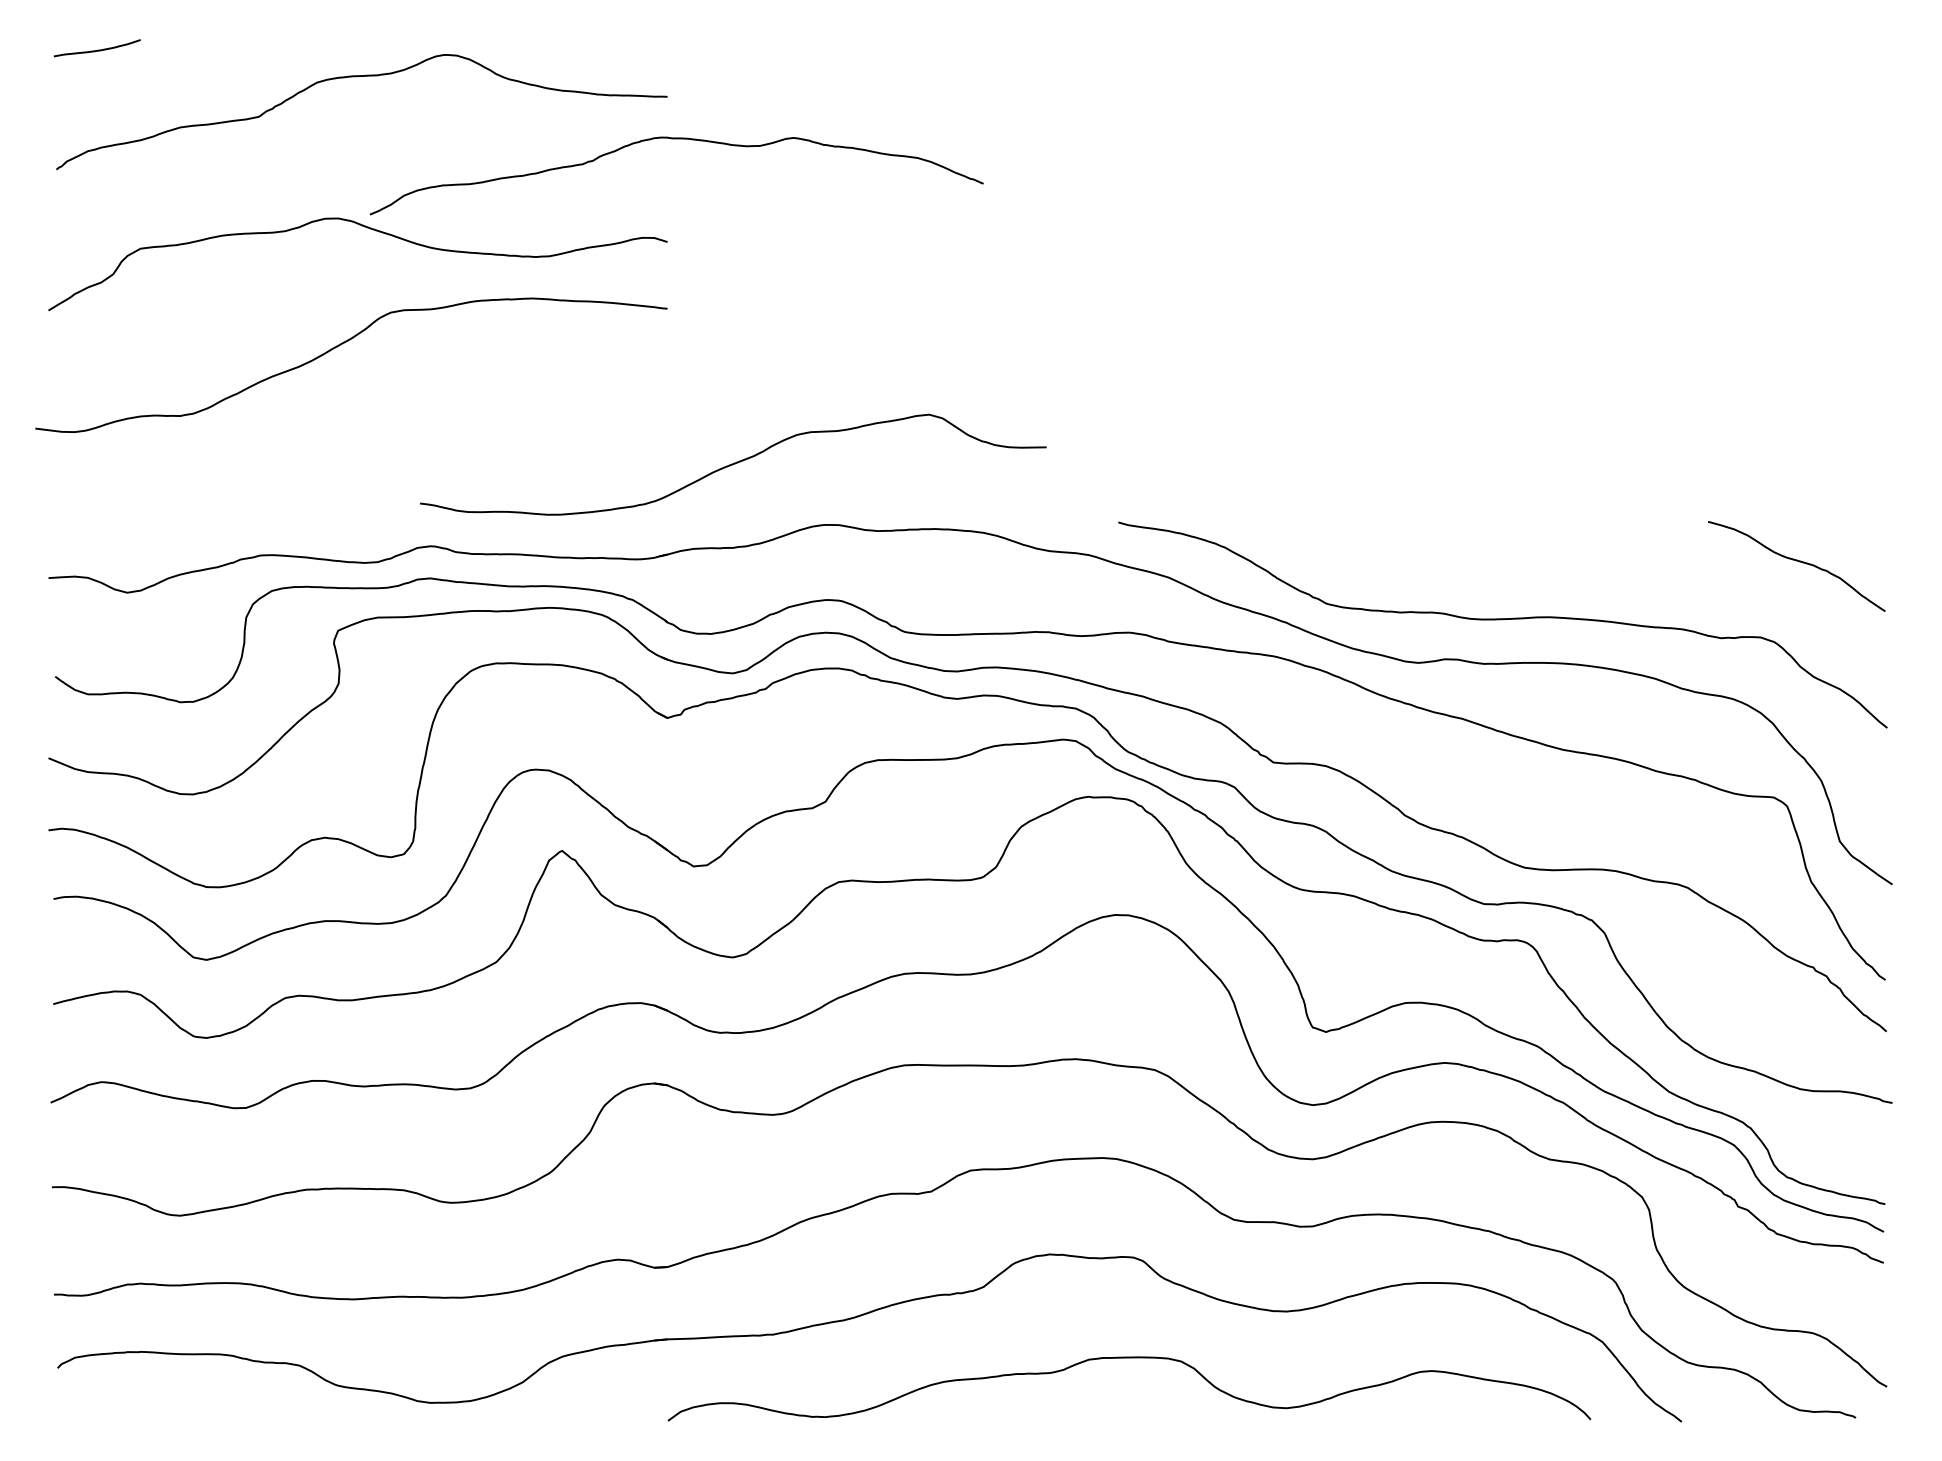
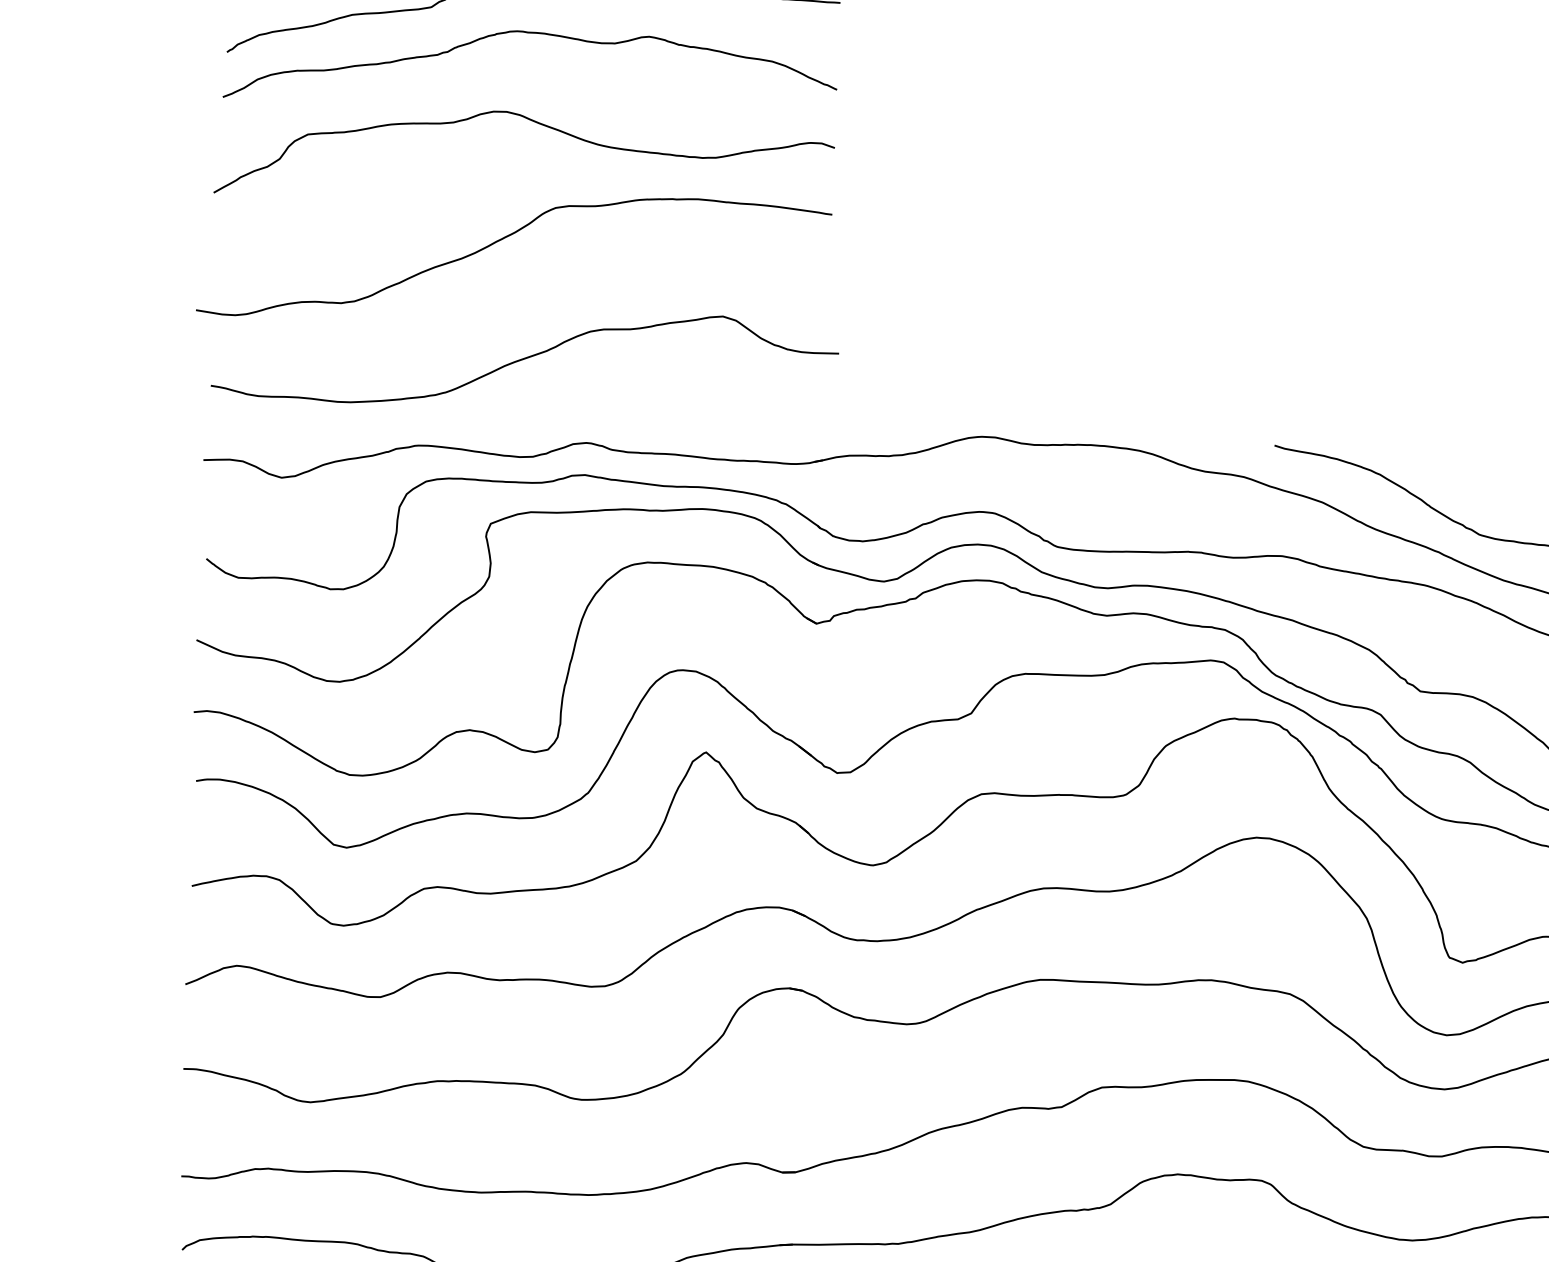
curve: (676, 139) -> (531, 33), moved
curve: (733, 464) -> (525, 358), moved

